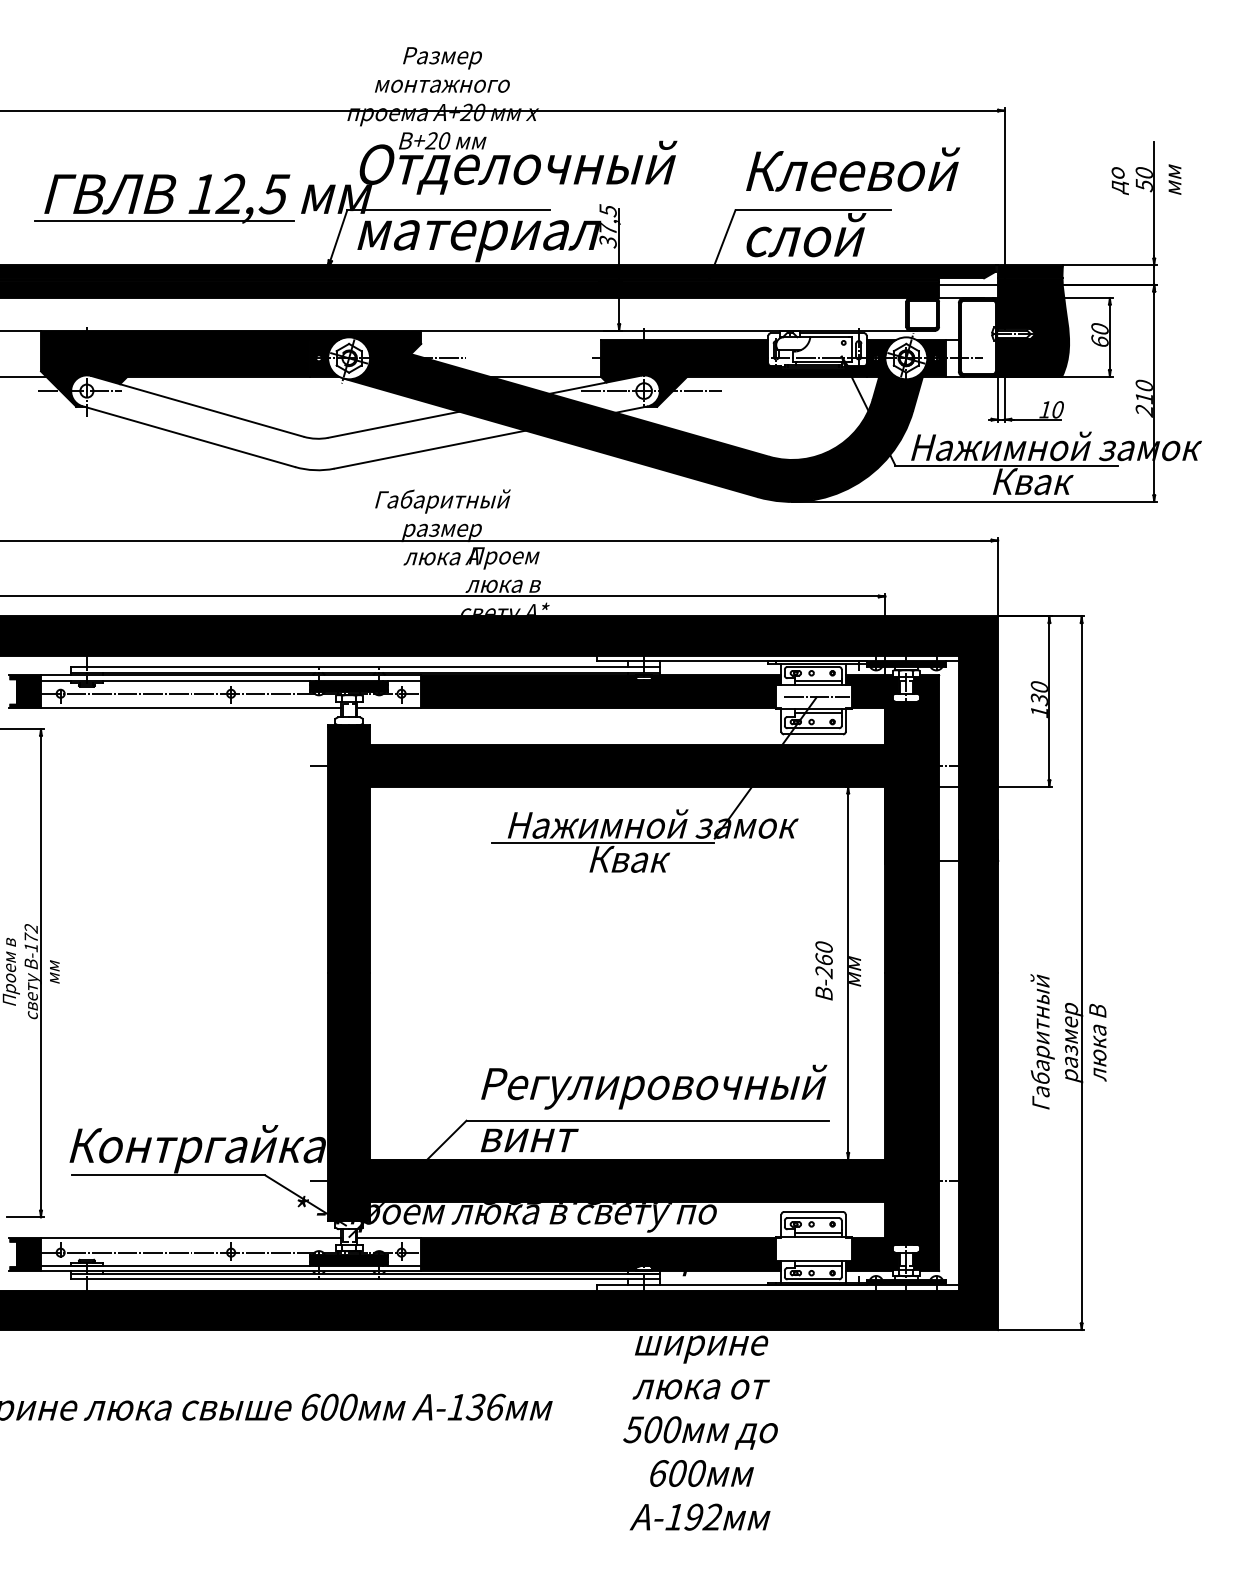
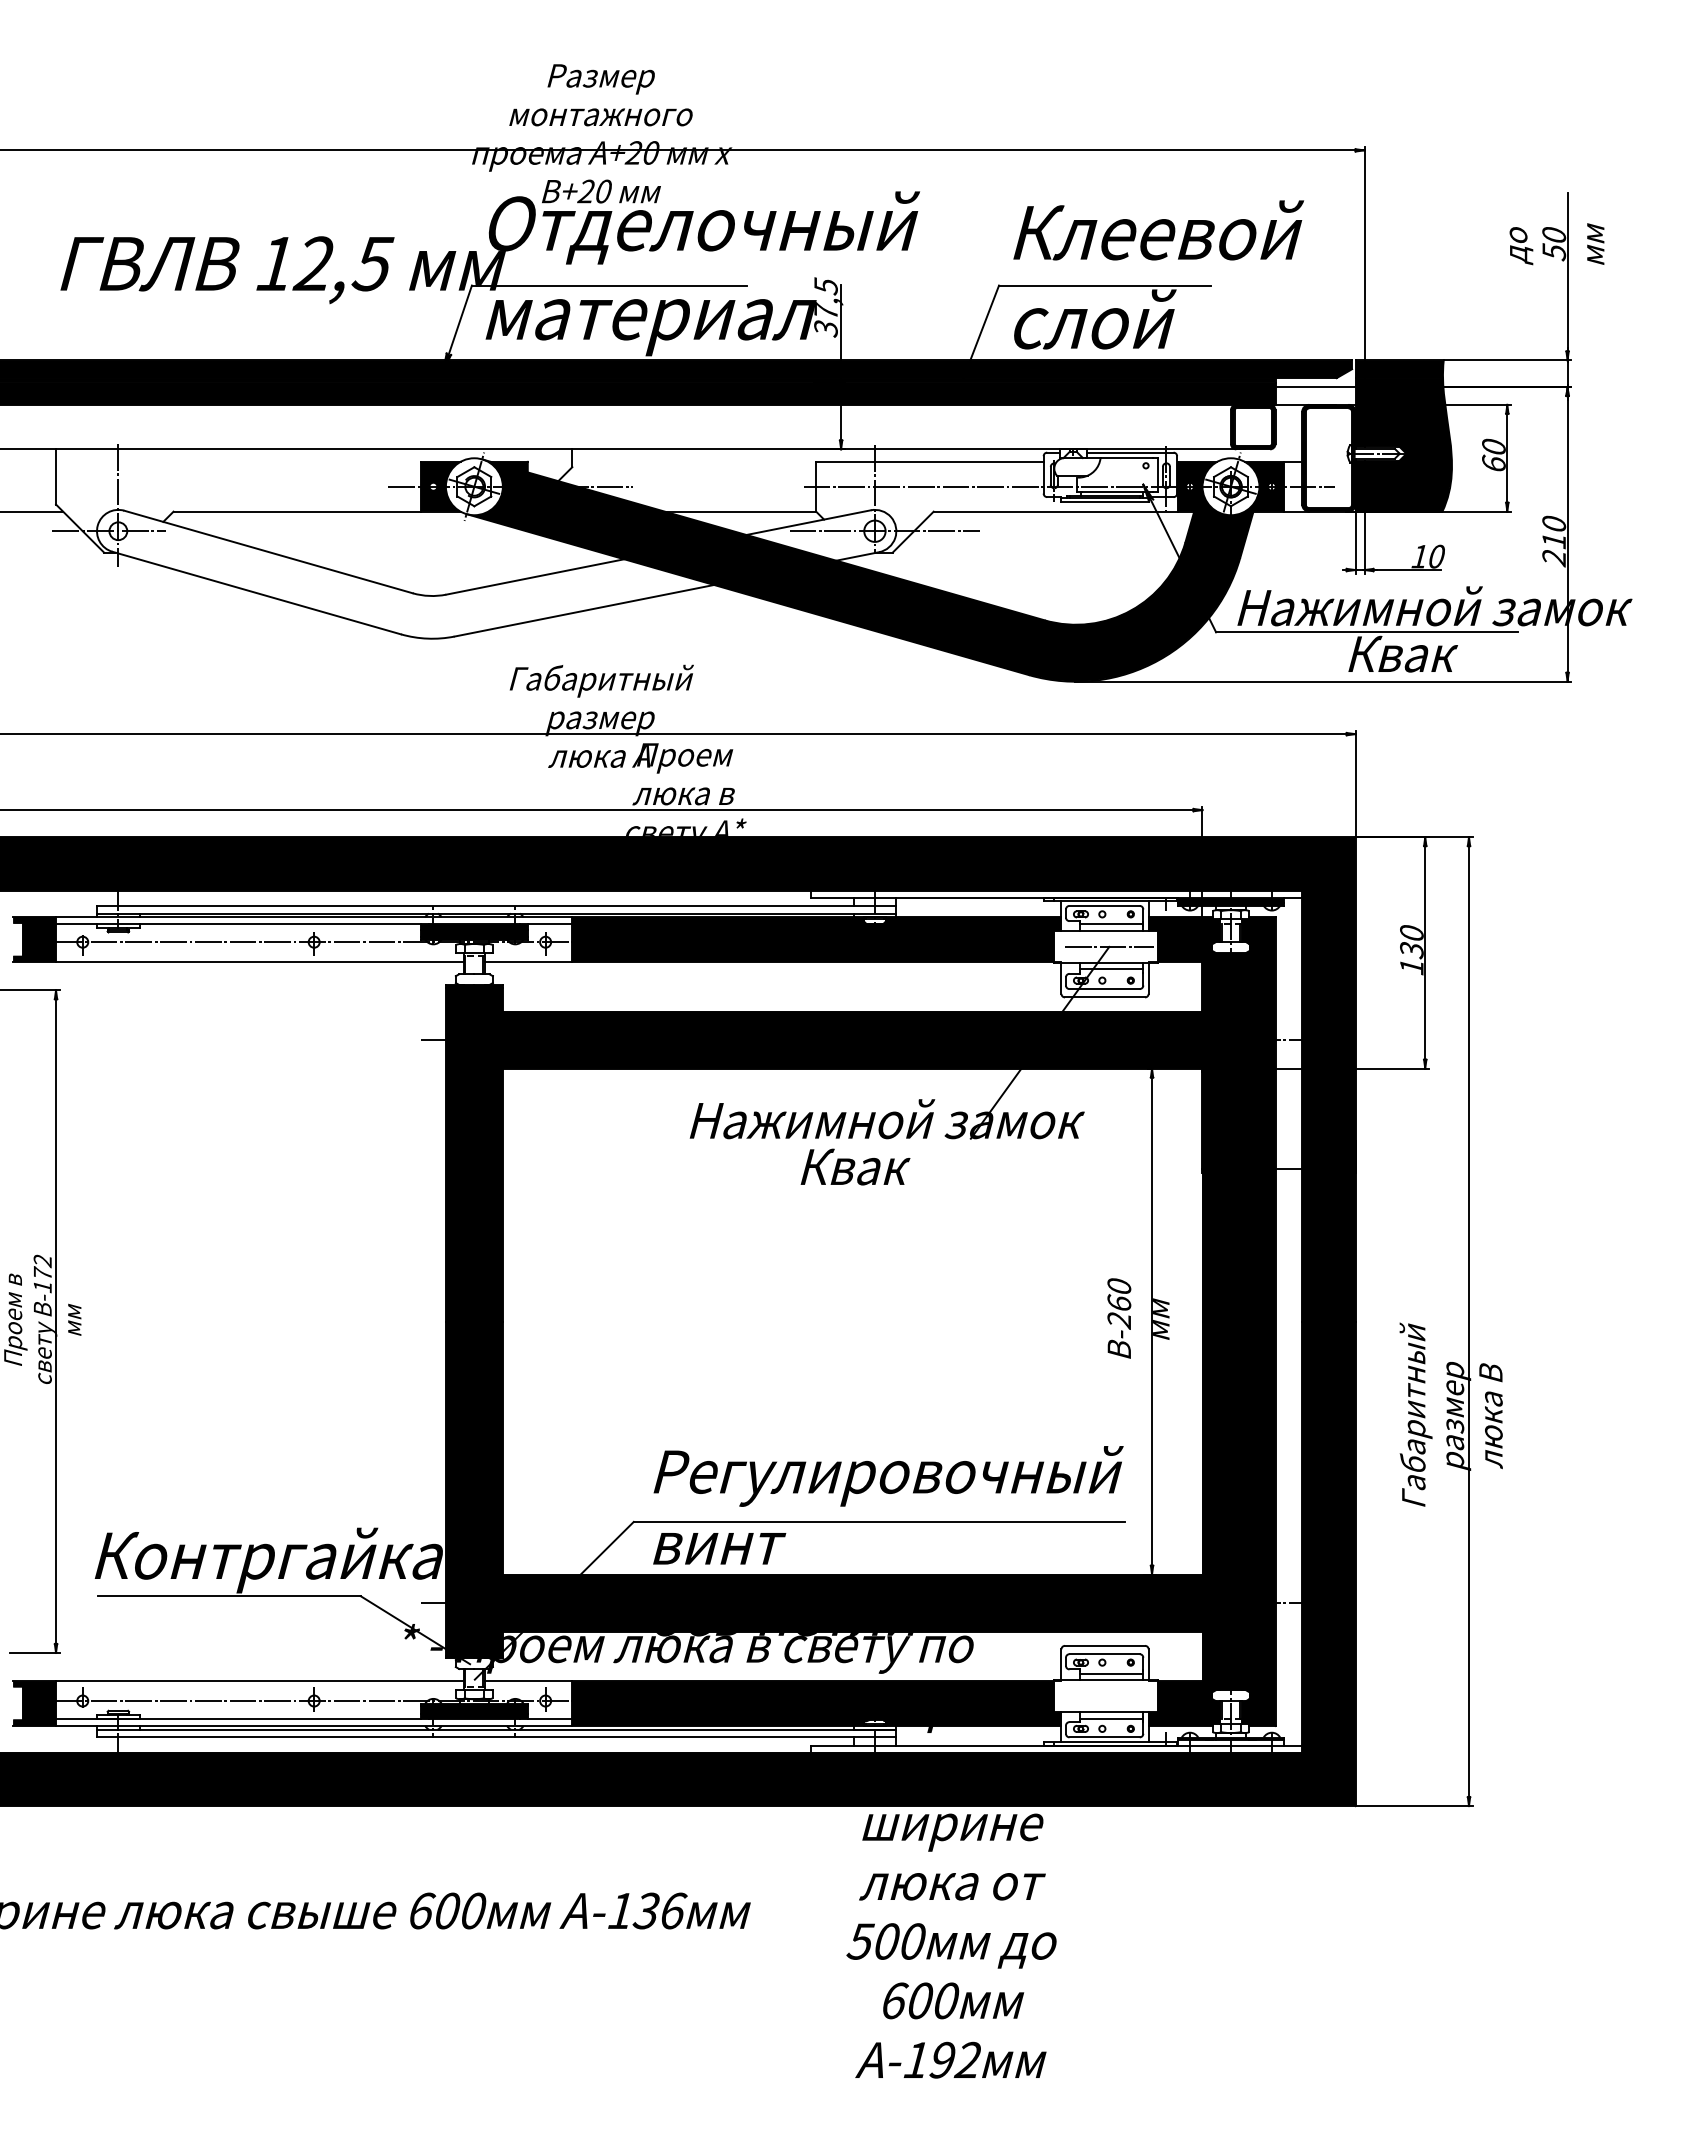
line: (164, 221) -> (223, 300), removed
fill: (231, 368) -> (314, 500), removed
fill: (733, 372) -> (996, 506), removed
line: (603, 843) -> (819, 1145), removed
fill: (905, 1283) -> (1230, 1742), removed

